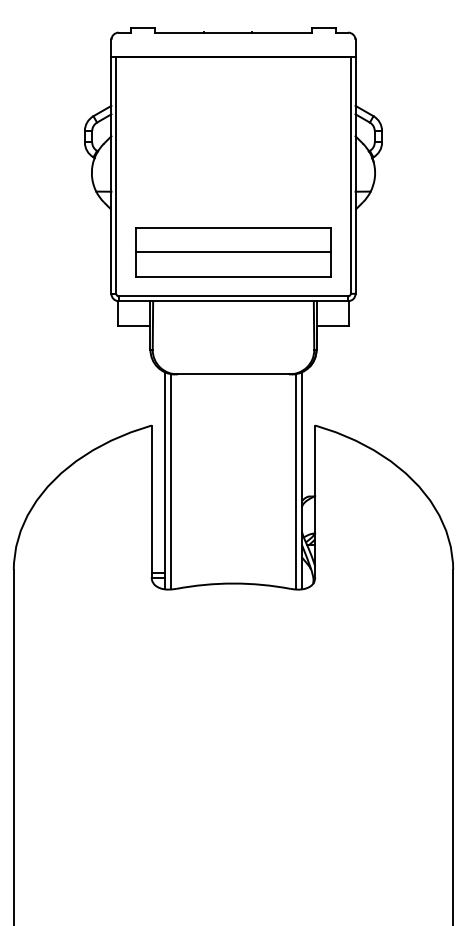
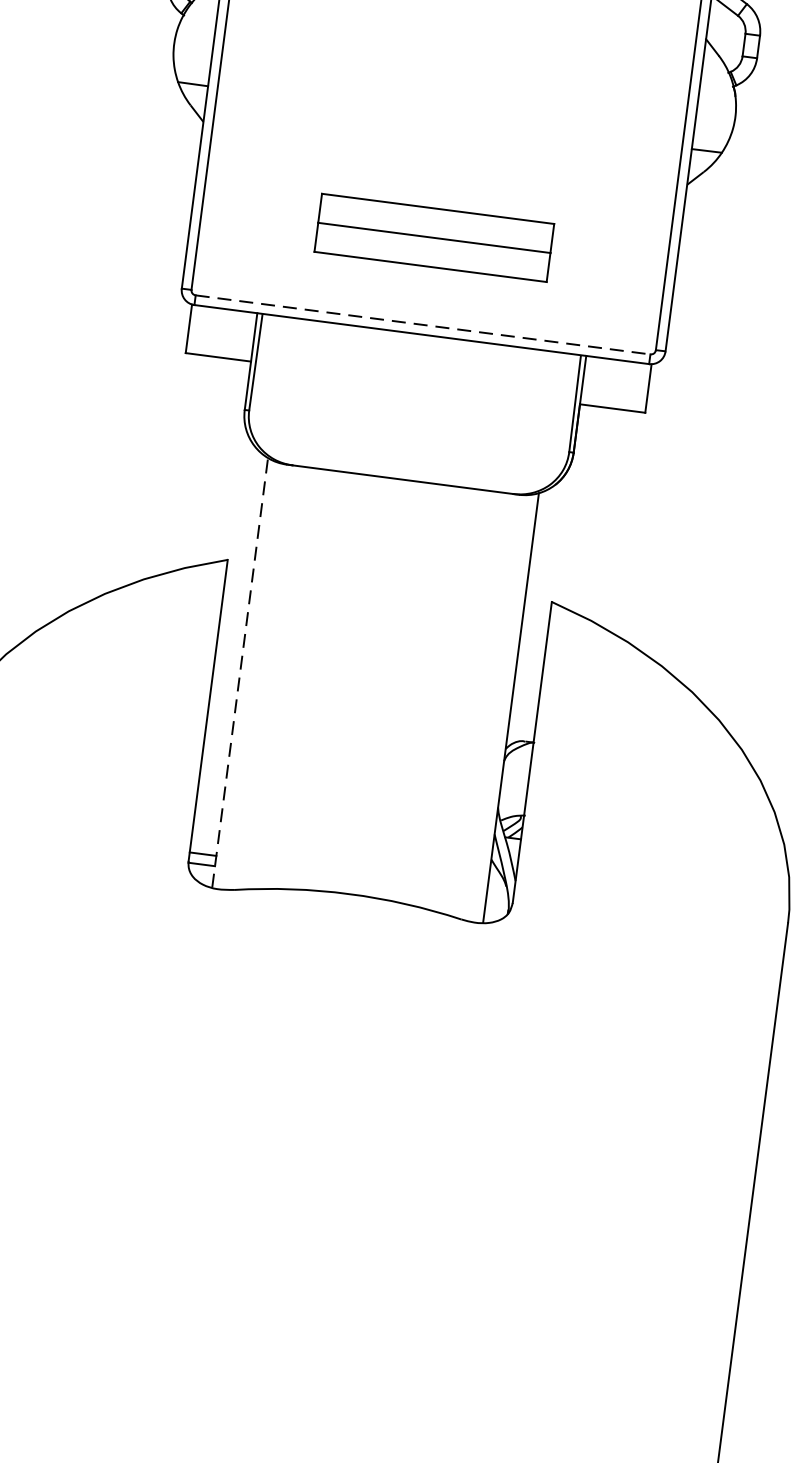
part: (233, 252) -> (434, 238), size x0.6
line: (233, 296) -> (423, 325), solid -> dashed
line: (165, 480) -> (240, 672), solid -> dashed
line: (170, 481) -> (250, 675), removed
line: (296, 481) -> (500, 708), removed

